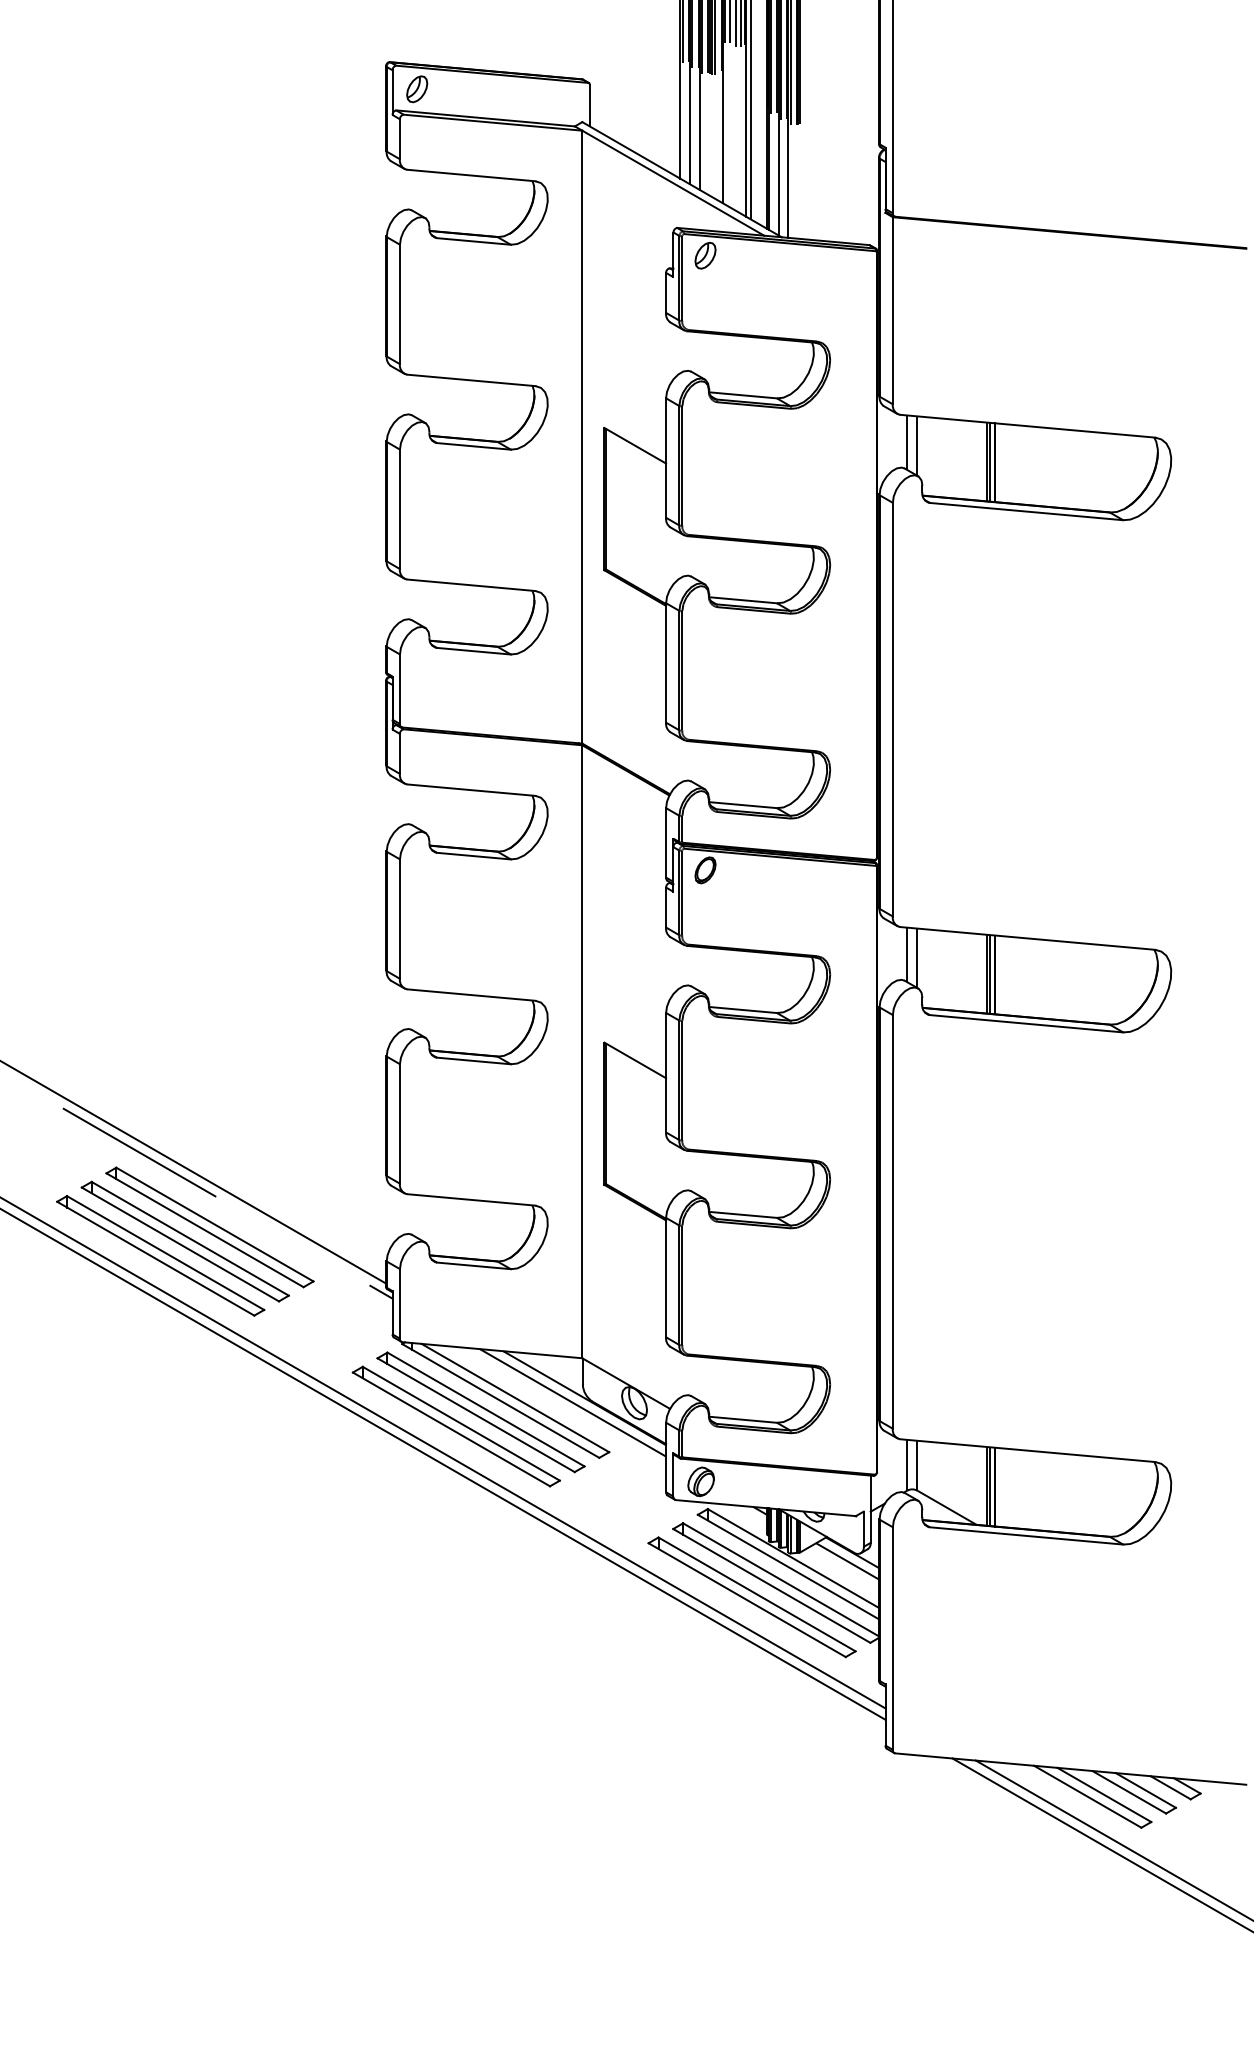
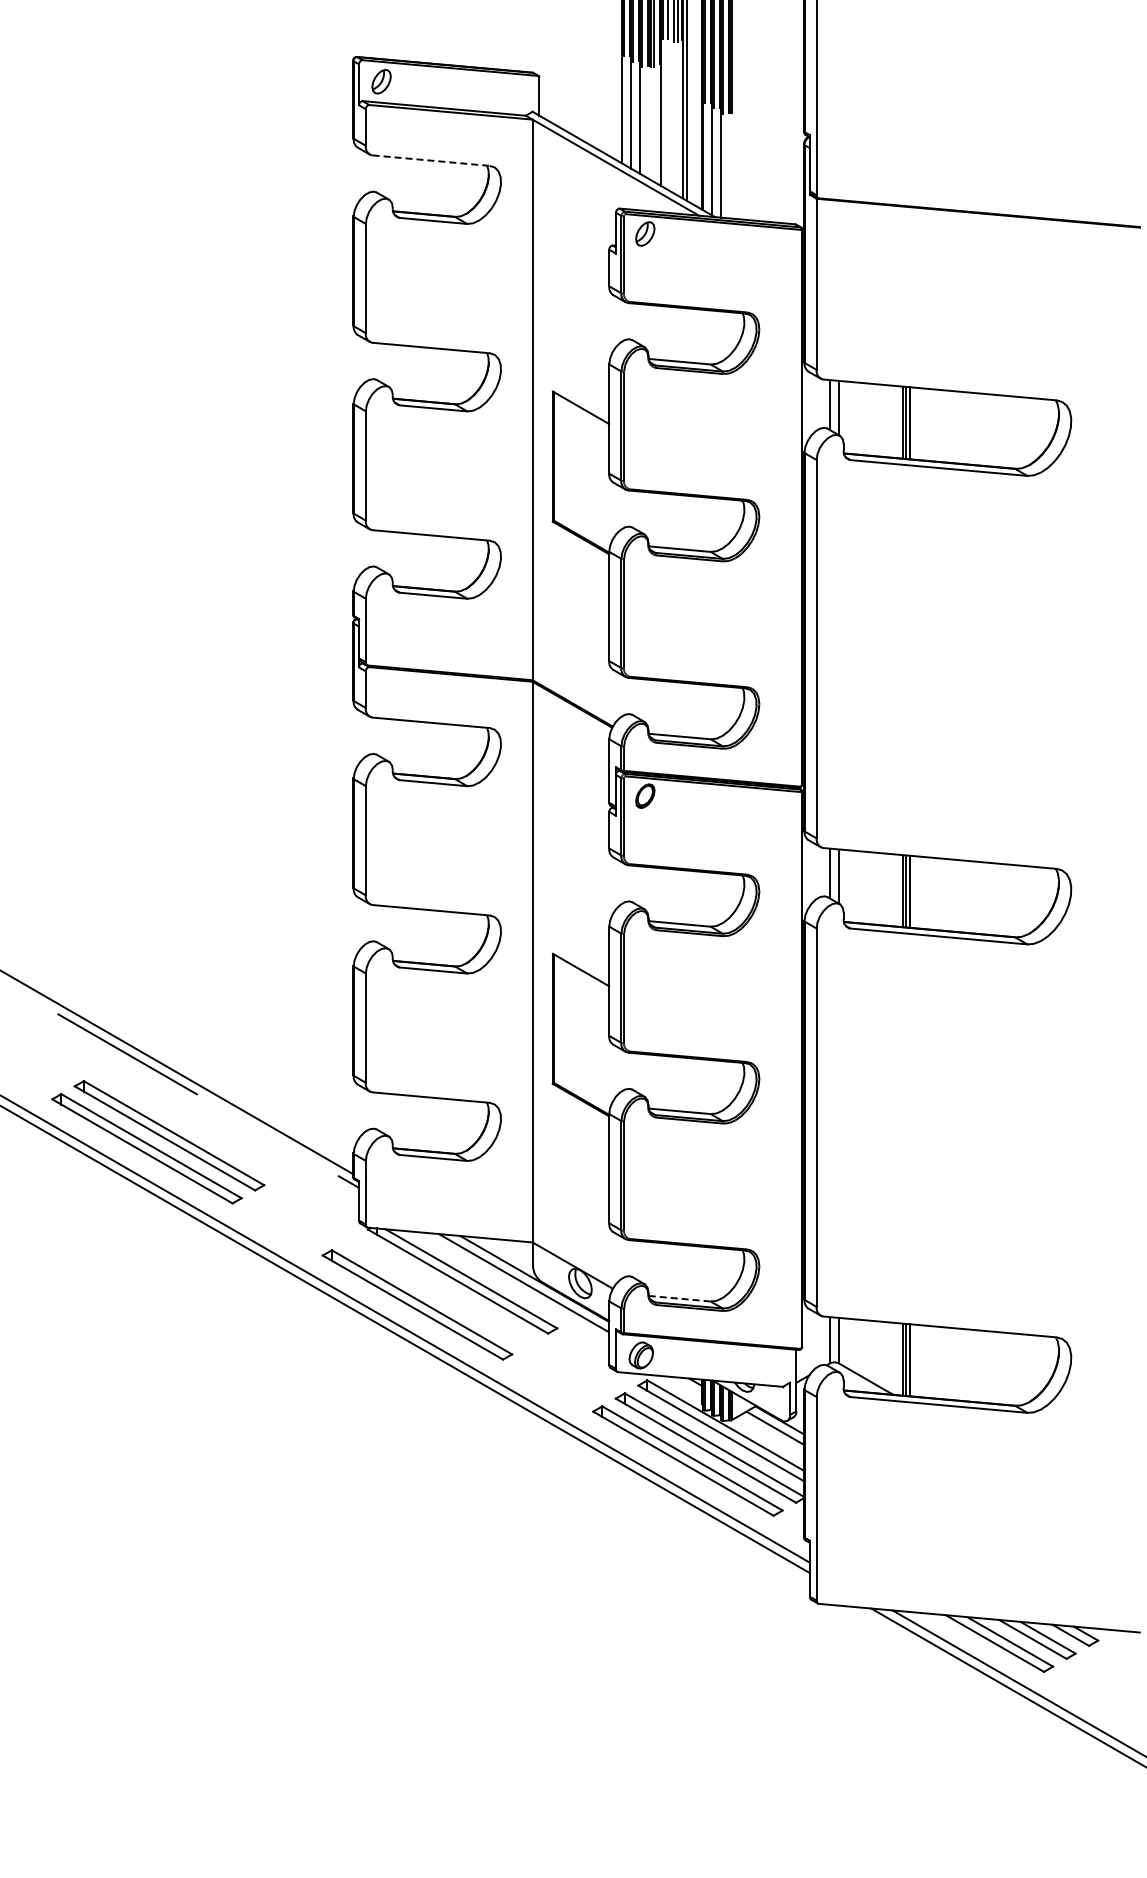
line: (471, 175) -> (431, 160), solid -> dashed
part: (209, 1227) -> (191, 1122), removed
part: (480, 1411) -> (439, 1291), removed
line: (743, 1419) -> (680, 1298), solid -> dashed

